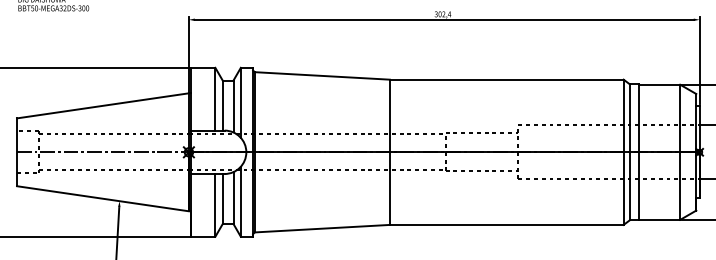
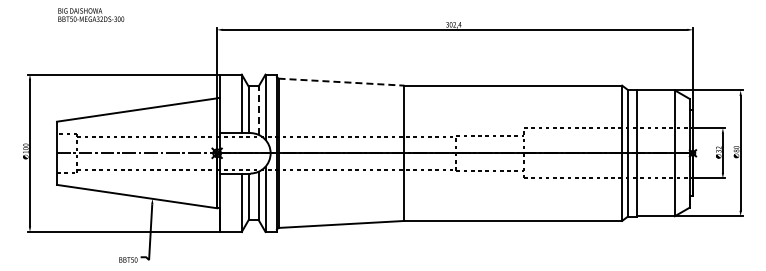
line: (322, 76) -> (341, 82), solid -> dashed
line: (233, 106) -> (258, 110), solid -> dashed

